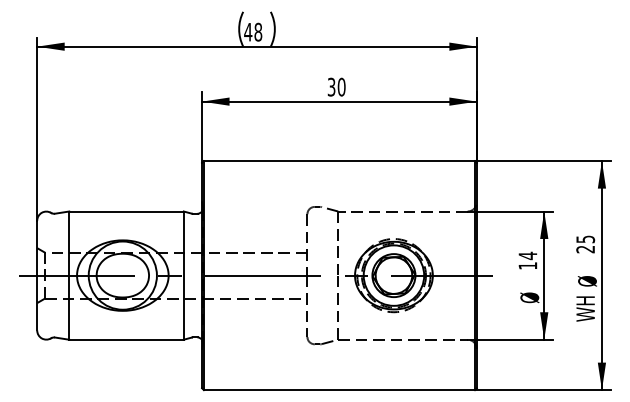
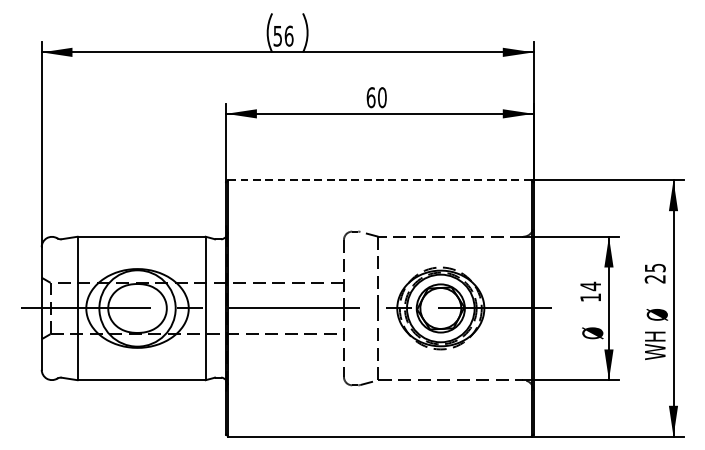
text: (253, 31) -> (283, 35), 48 -> 56
text: (331, 86) -> (370, 96), 30 -> 60
line: (339, 161) -> (379, 180), solid -> dashed

